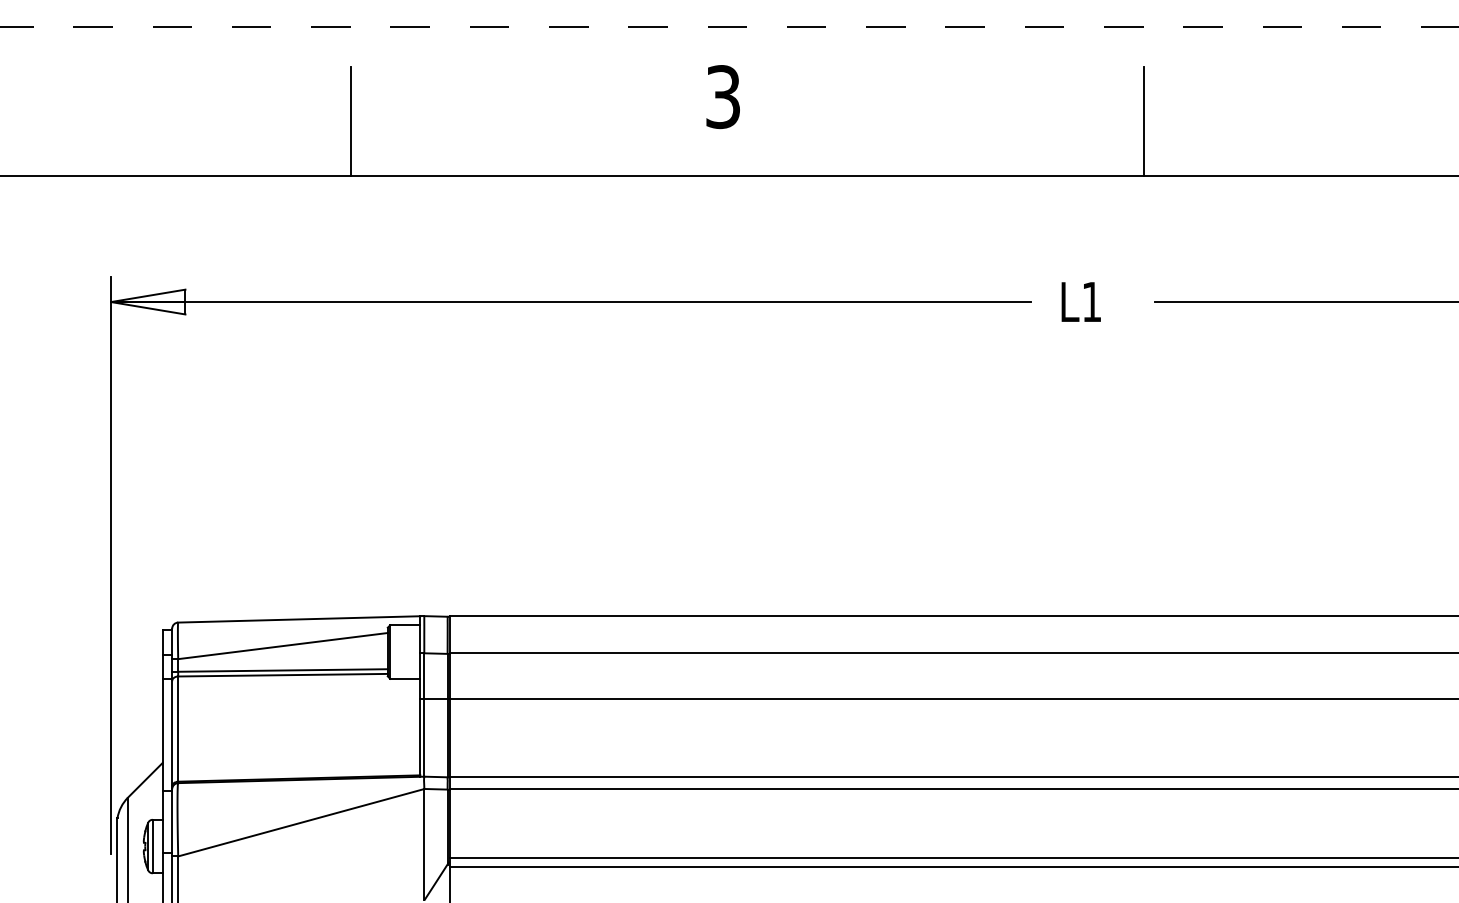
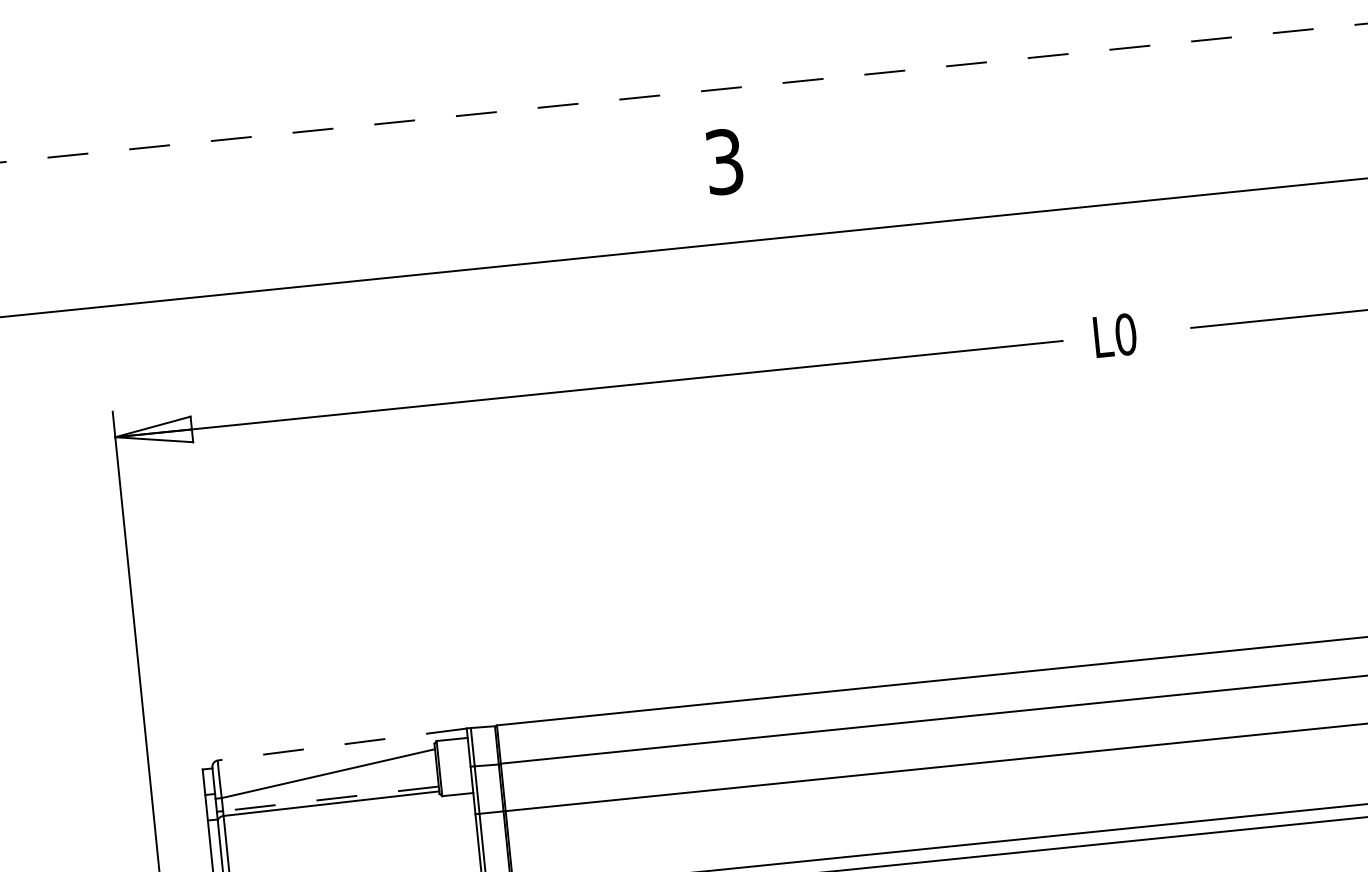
line: (350, 120) -> (342, 225), removed
line: (1143, 120) -> (1159, 142), removed
text: (1091, 301) -> (1125, 334), L1 -> L0
line: (298, 619) -> (341, 744), solid -> dashed
line: (283, 670) -> (331, 798), solid -> dashed

